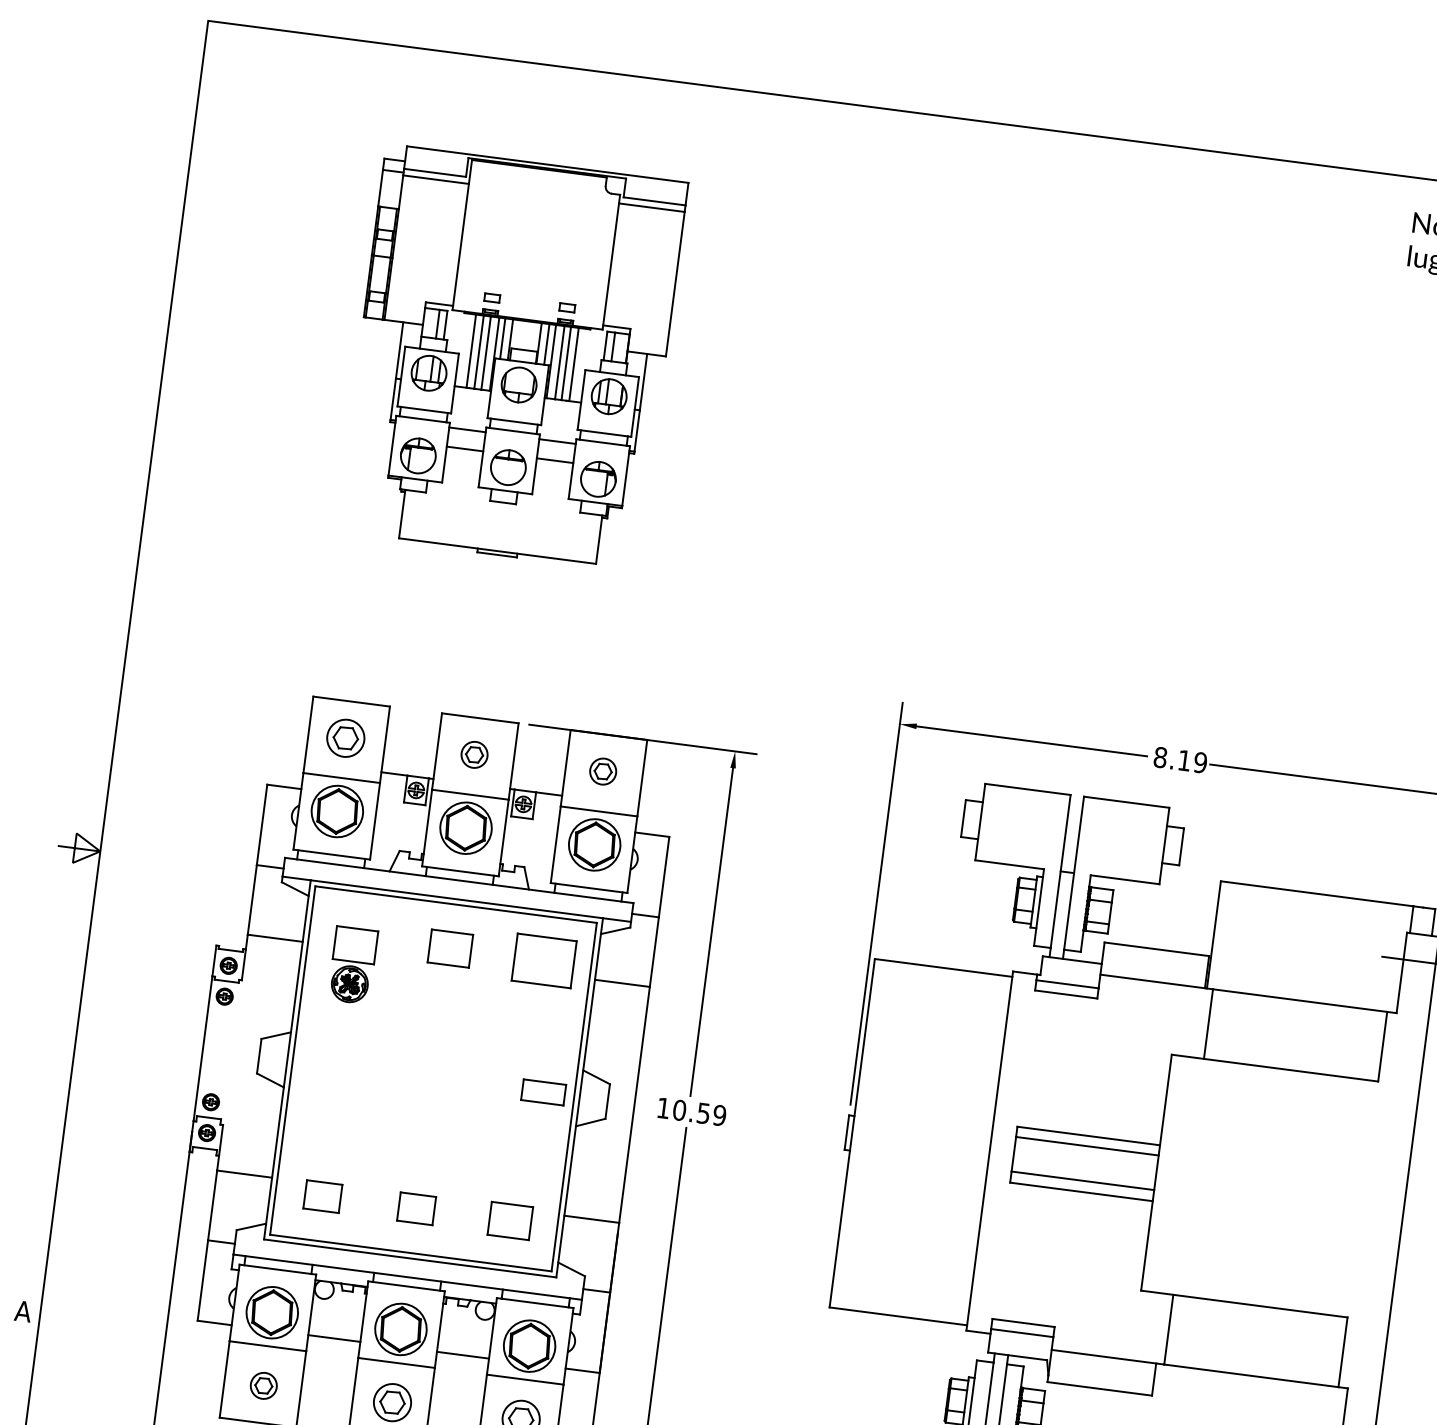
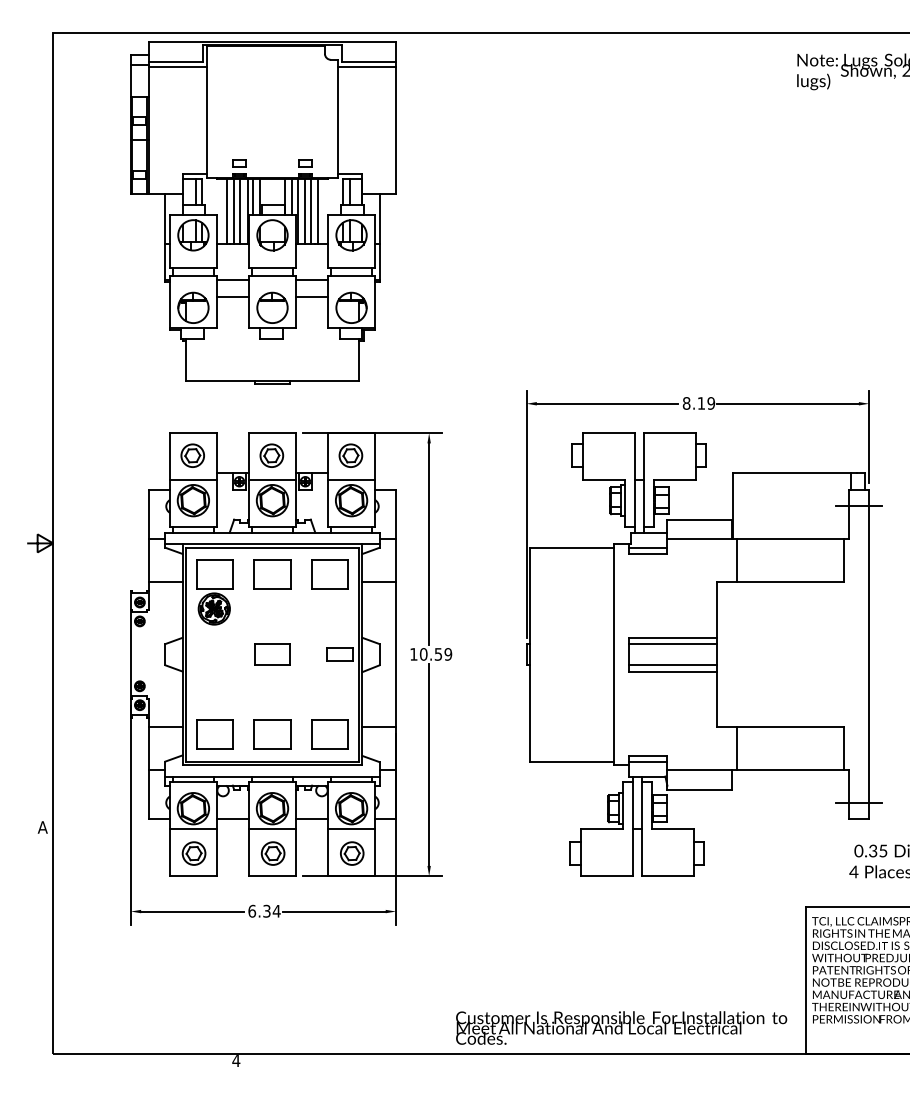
part: (512, 357) -> (263, 212), size x1.43
part: (473, 754) -> (271, 455), size x1.43
part: (602, 771) -> (350, 455), size x1.43
part: (450, 948) -> (272, 574), size x1.43
part: (352, 965) -> (214, 592), size x1.43
part: (433, 1078) -> (272, 654), added
part: (322, 1196) -> (214, 734), size x1.67
part: (416, 1208) -> (272, 734), size x1.67
part: (509, 1220) -> (329, 734), size x1.43
part: (262, 1385) -> (193, 853), size x1.43

